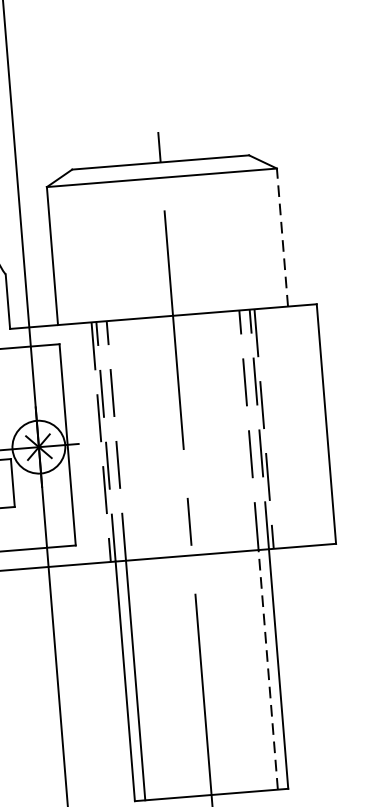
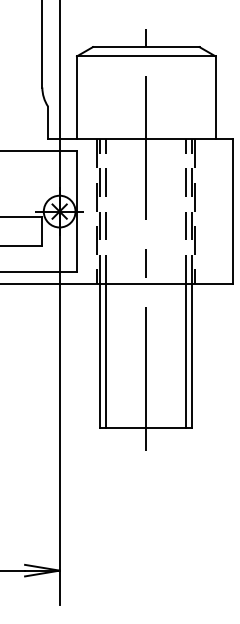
line: (282, 236) -> (215, 97), dashed -> solid
line: (268, 669) -> (186, 355), dashed -> solid

